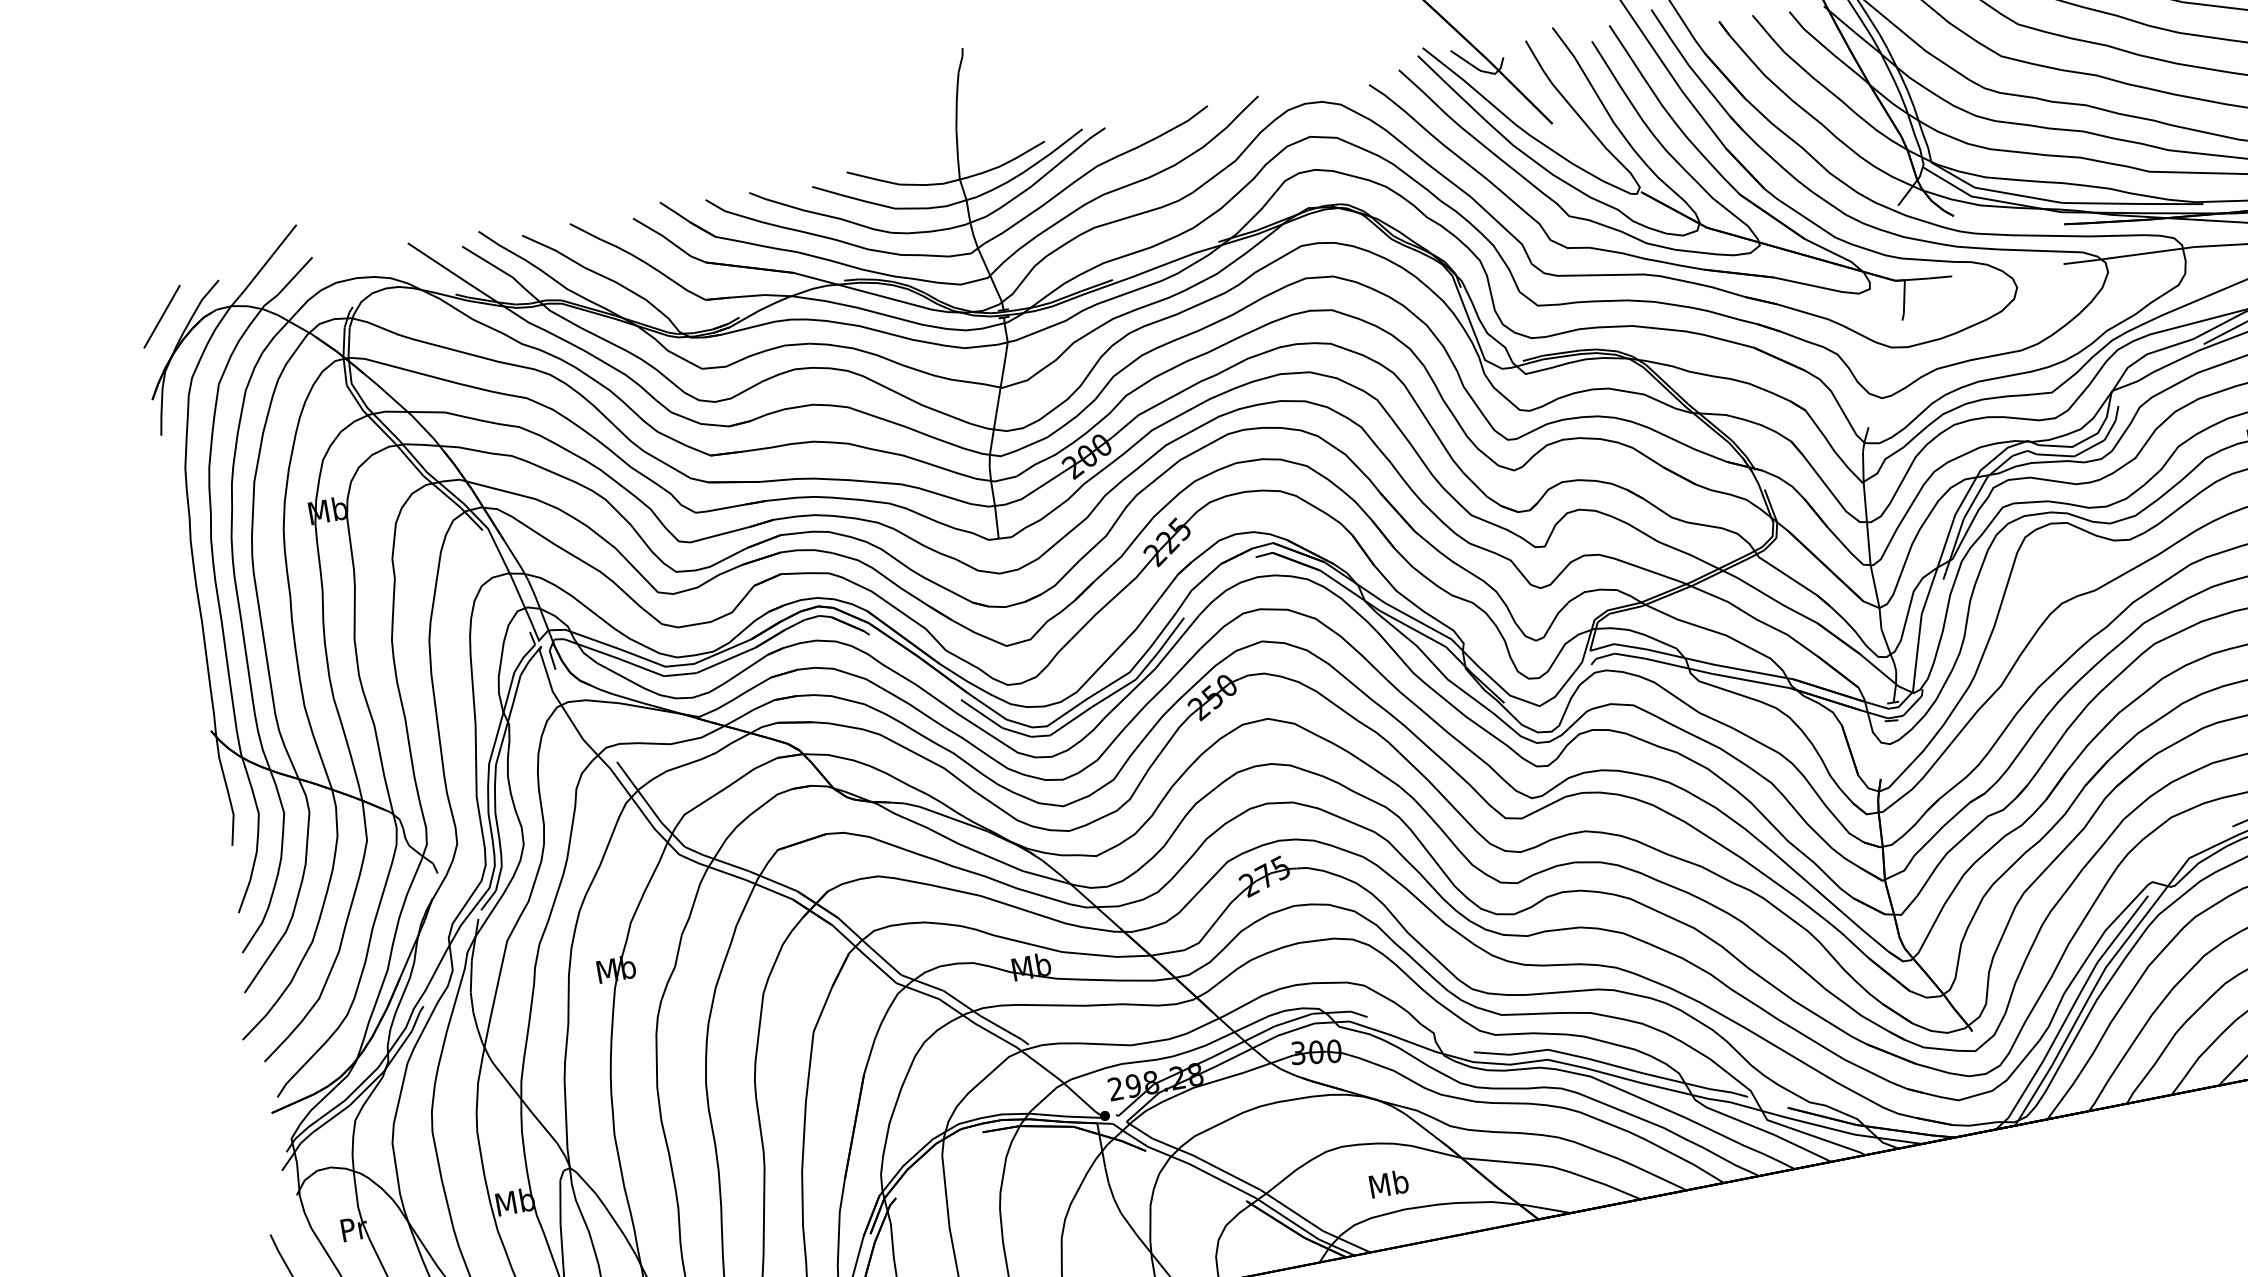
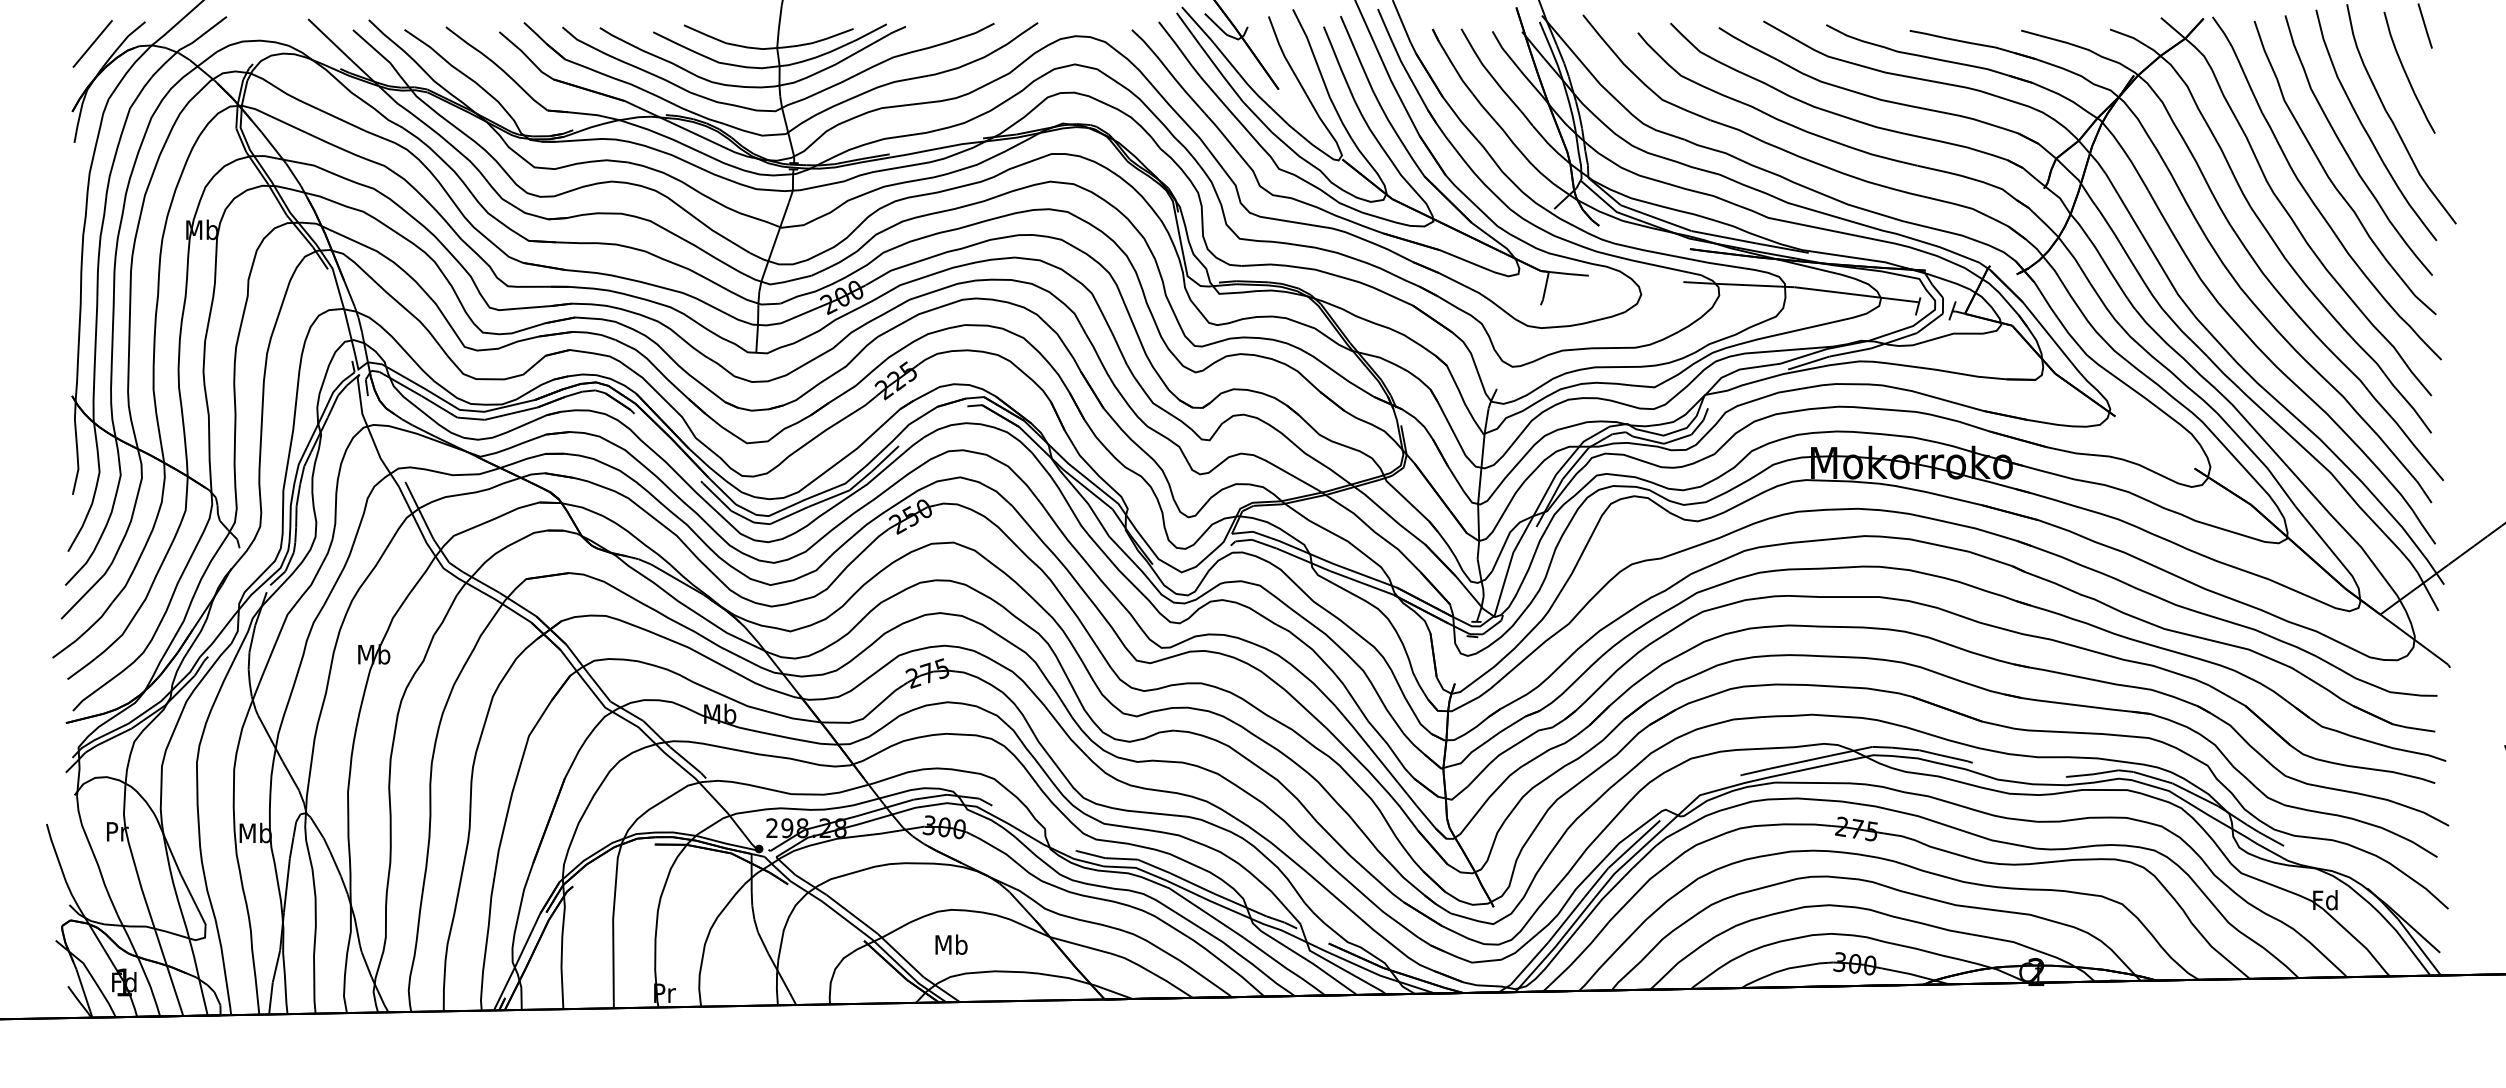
text: (1388, 1183) -> (951, 944), moved

